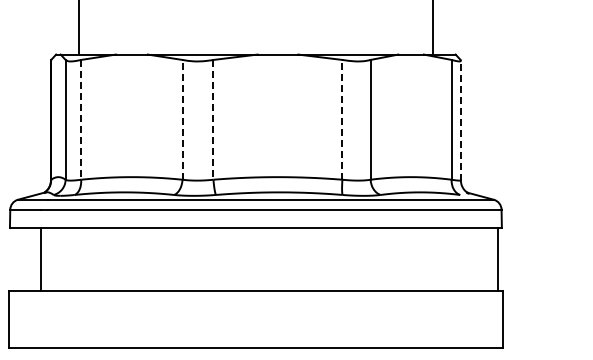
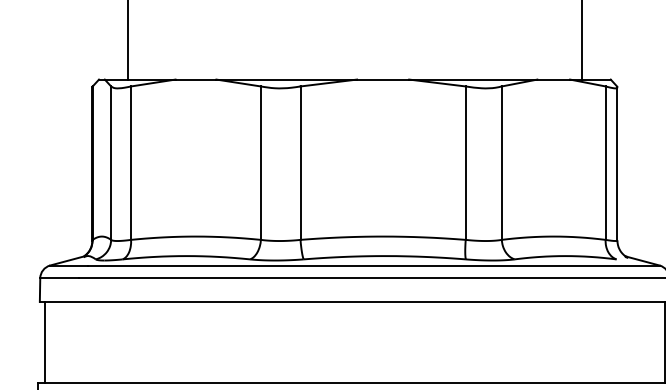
line: (81, 119) -> (131, 162), dashed -> solid
line: (182, 119) -> (260, 162), dashed -> solid
line: (213, 119) -> (300, 162), dashed -> solid
line: (342, 119) -> (465, 162), dashed -> solid
line: (460, 120) -> (616, 164), dashed -> solid
line: (41, 259) -> (45, 342), moved

